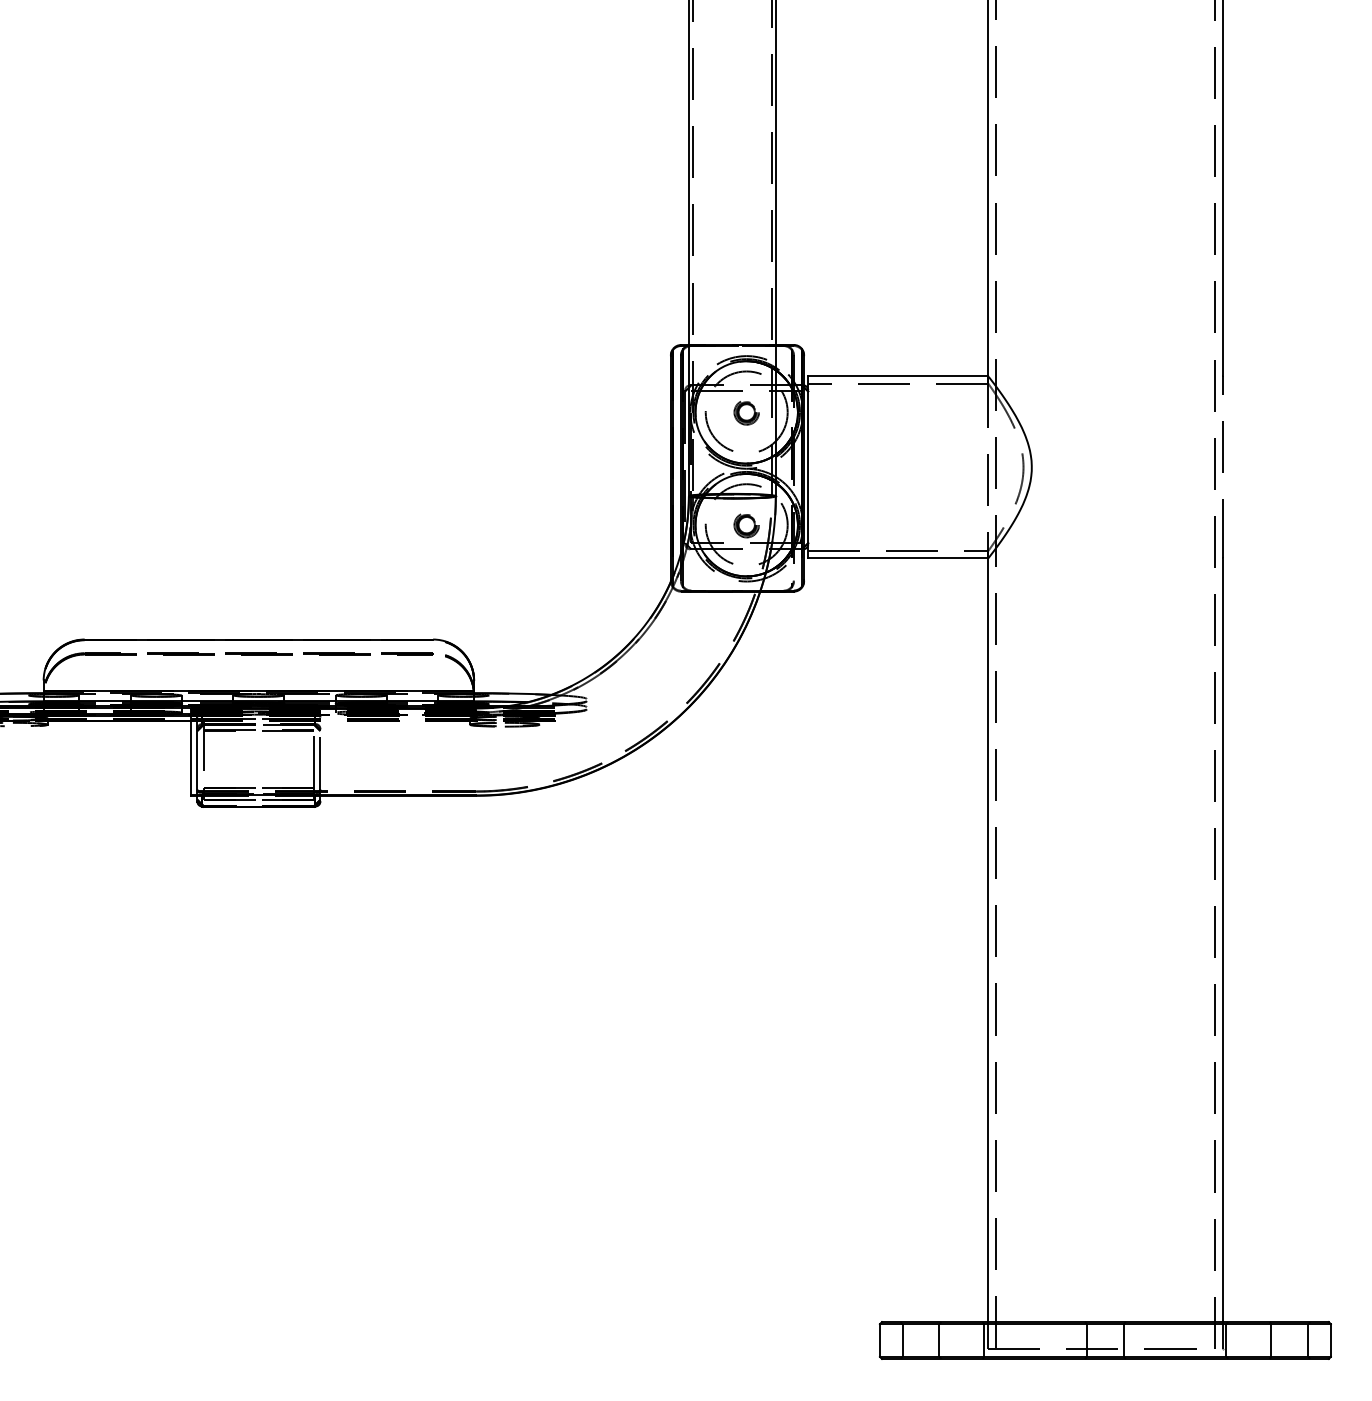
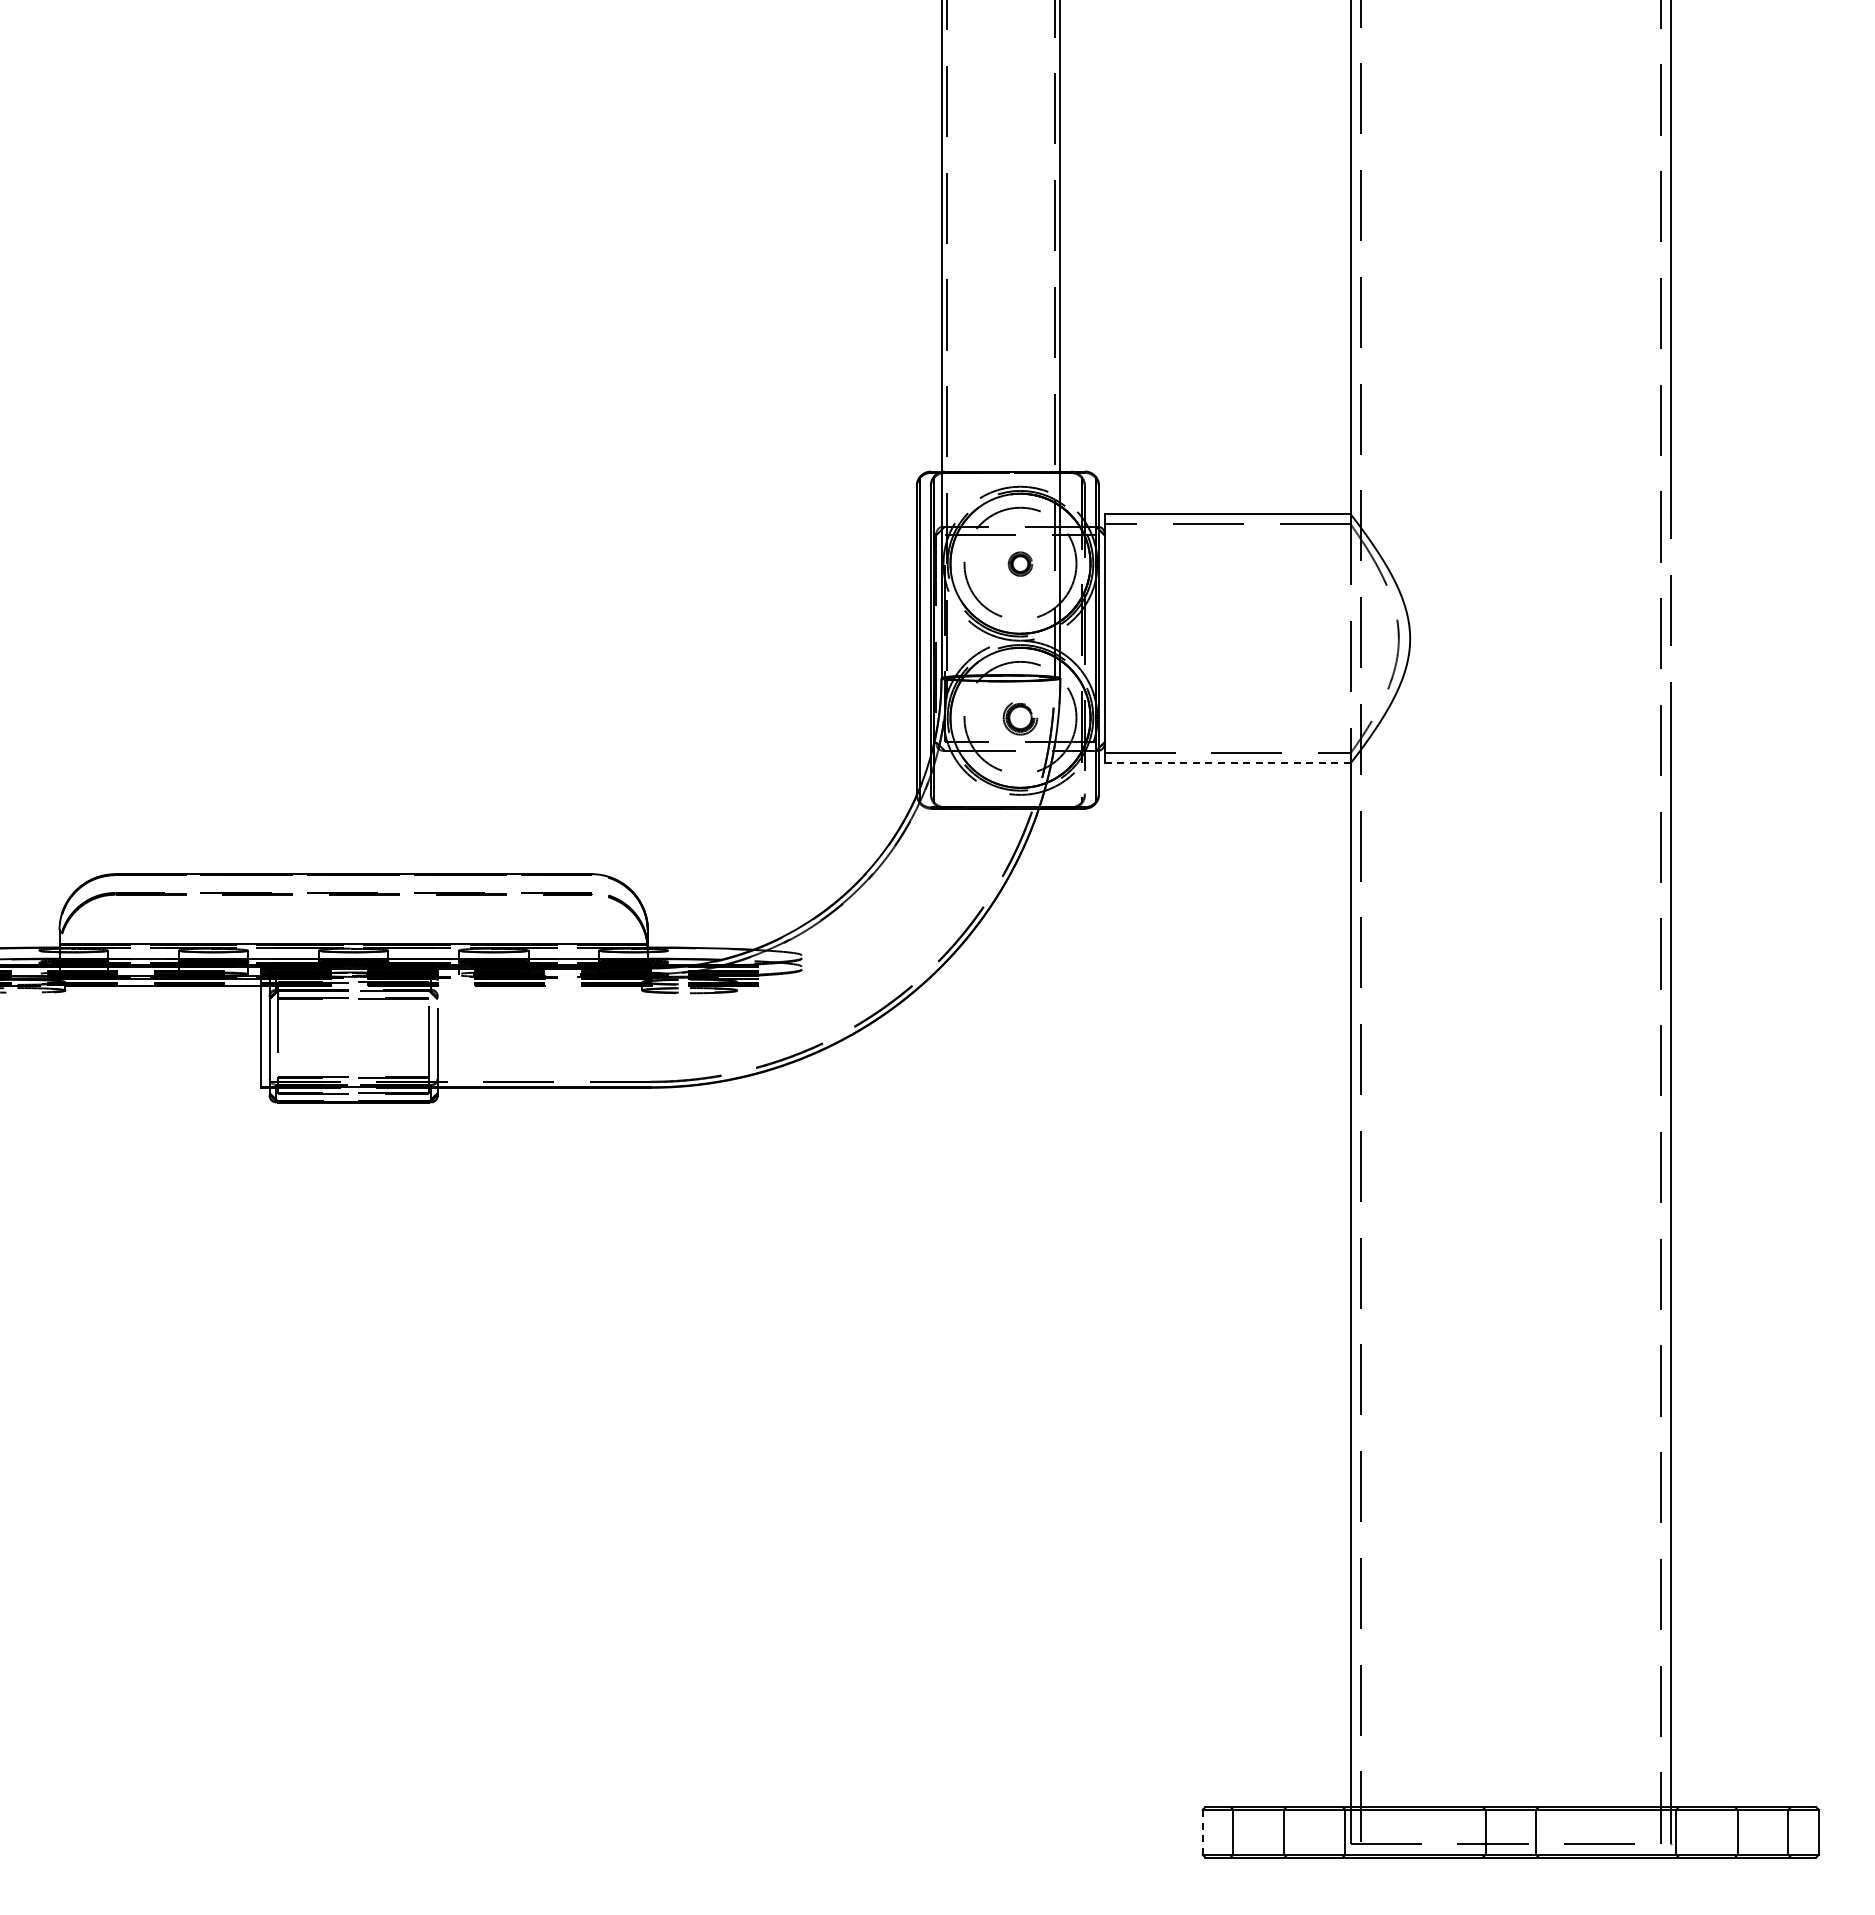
part: (746, 412) -> (1020, 564), size x0.7
line: (898, 558) -> (1228, 763), solid -> dashed
line: (879, 1340) -> (1202, 1832), solid -> dashed

